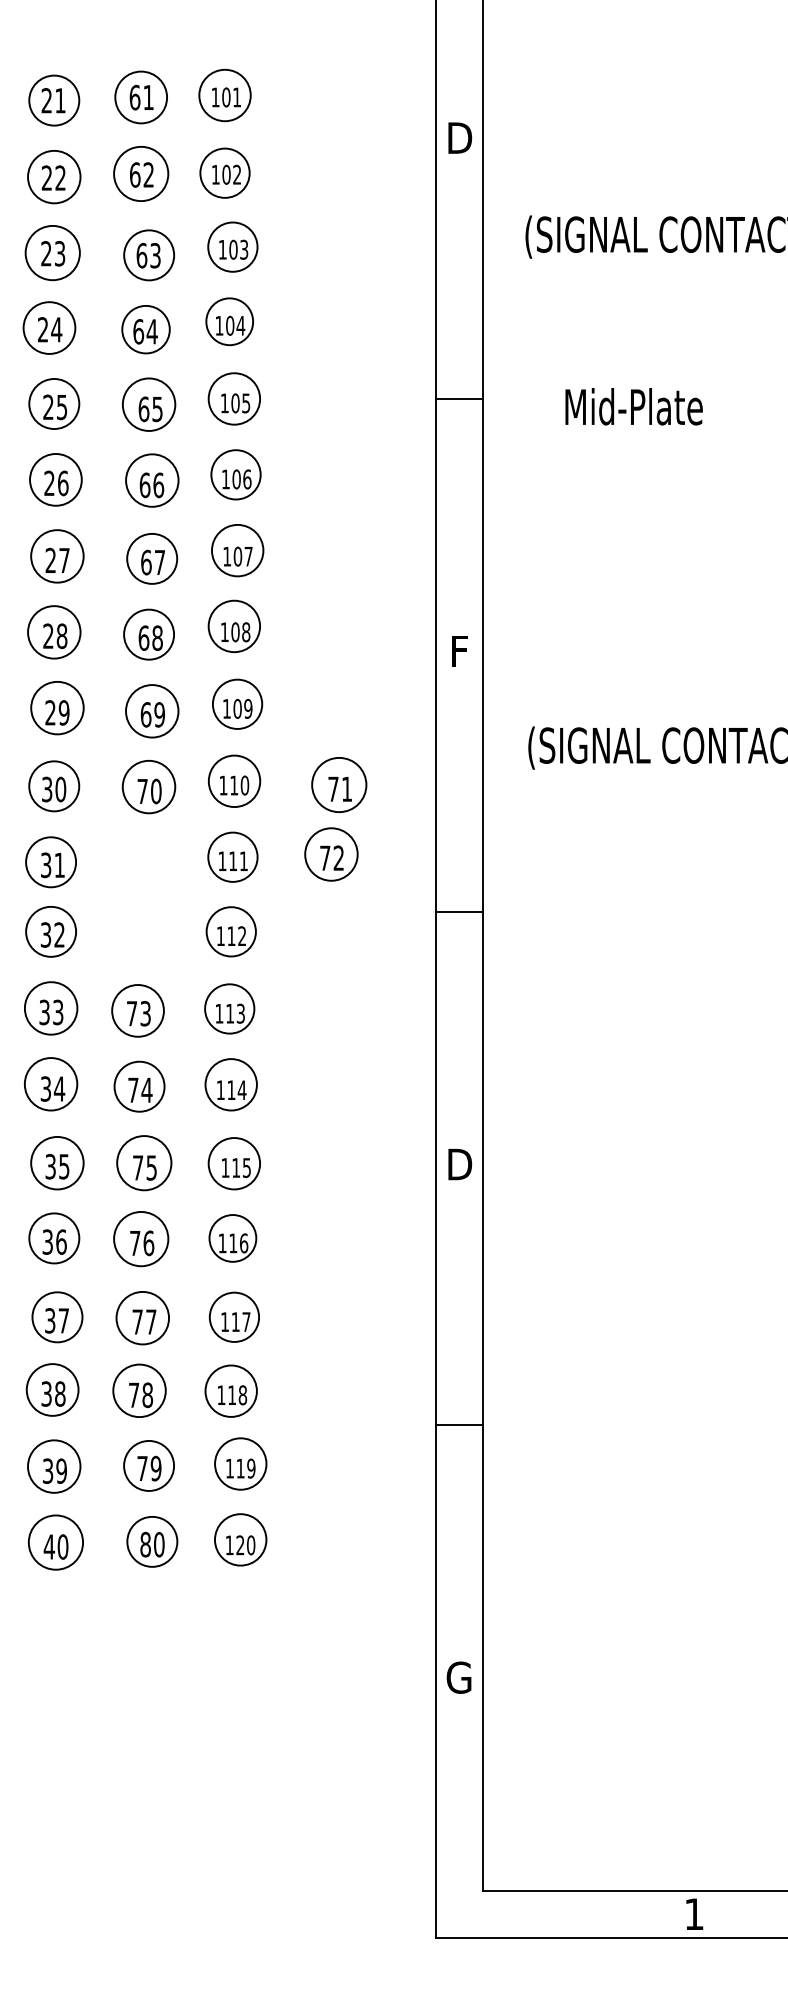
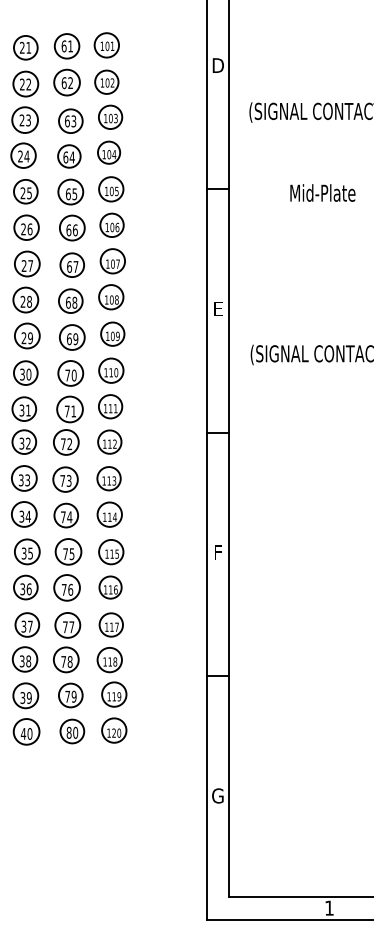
text: (633, 405) -> (322, 192), moved
text: (460, 650) -> (218, 308), F -> E
part: (336, 818) -> (68, 425), moved
text: (458, 1164) -> (217, 552), D -> F

